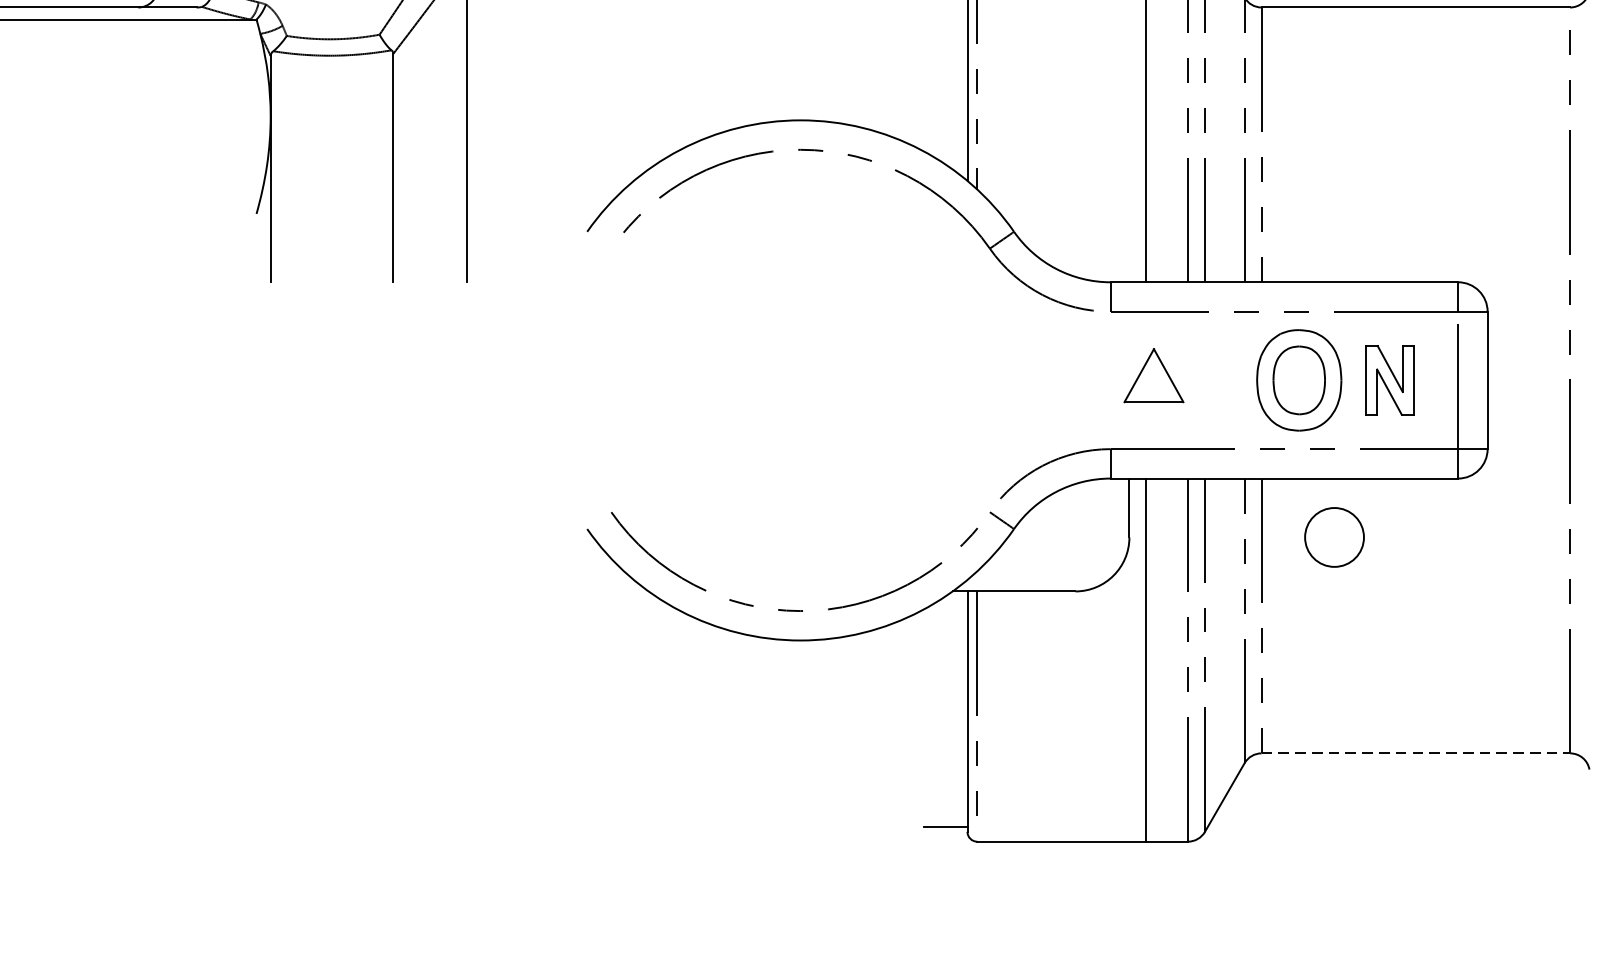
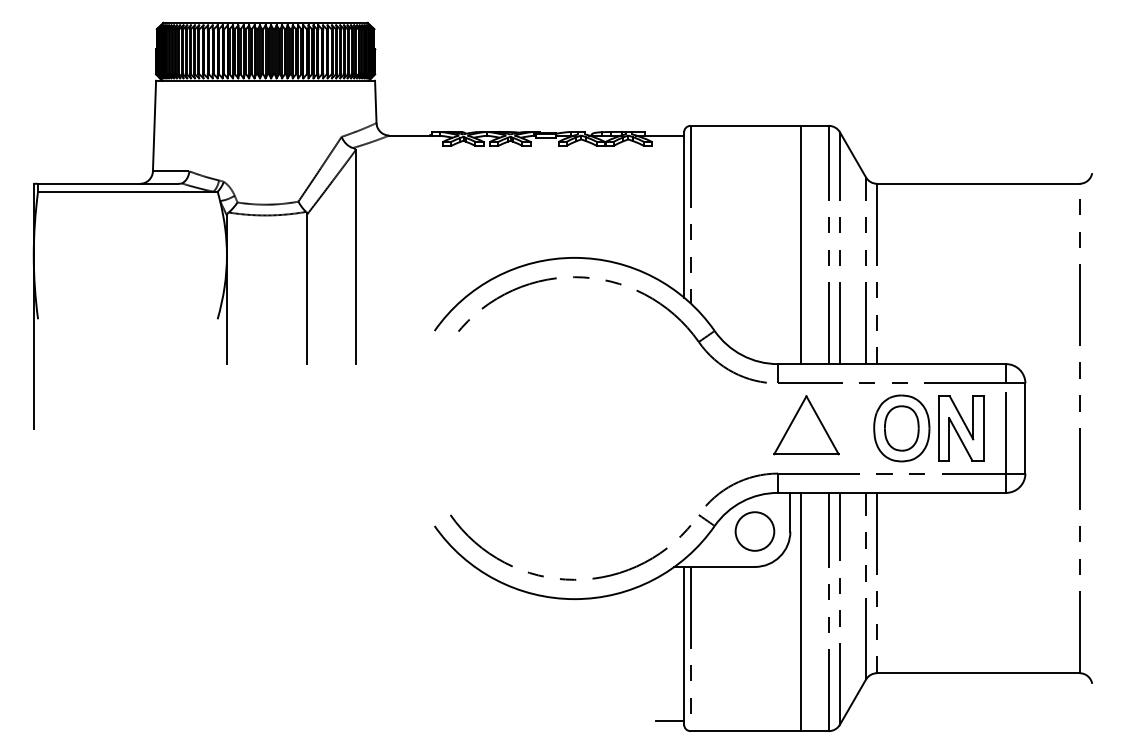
part: (1153, 375) -> (806, 425), size x1.67
part: (1390, 380) -> (961, 428), size x1.43
circle: (1333, 537) -> (754, 531), moved
line: (1416, 753) -> (978, 673), dashed -> solid

